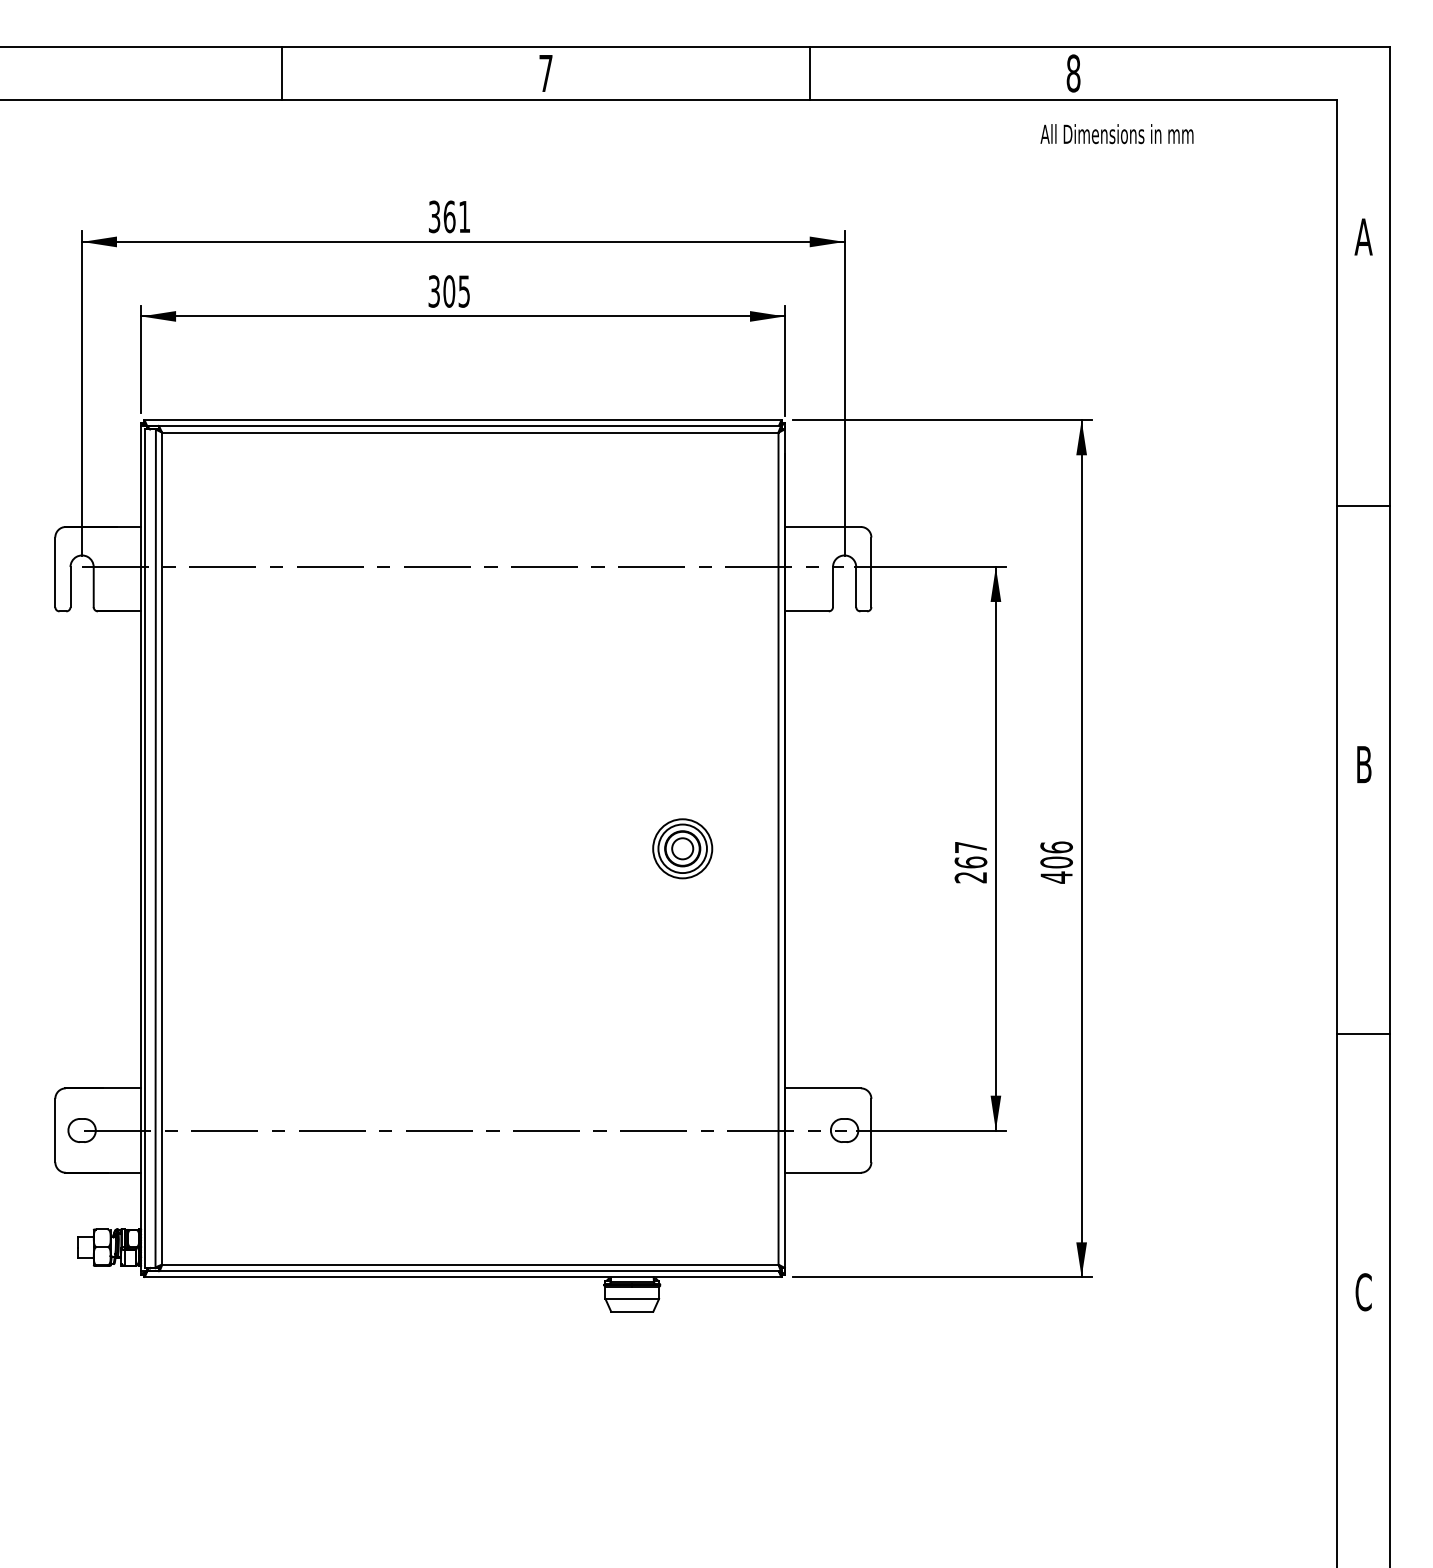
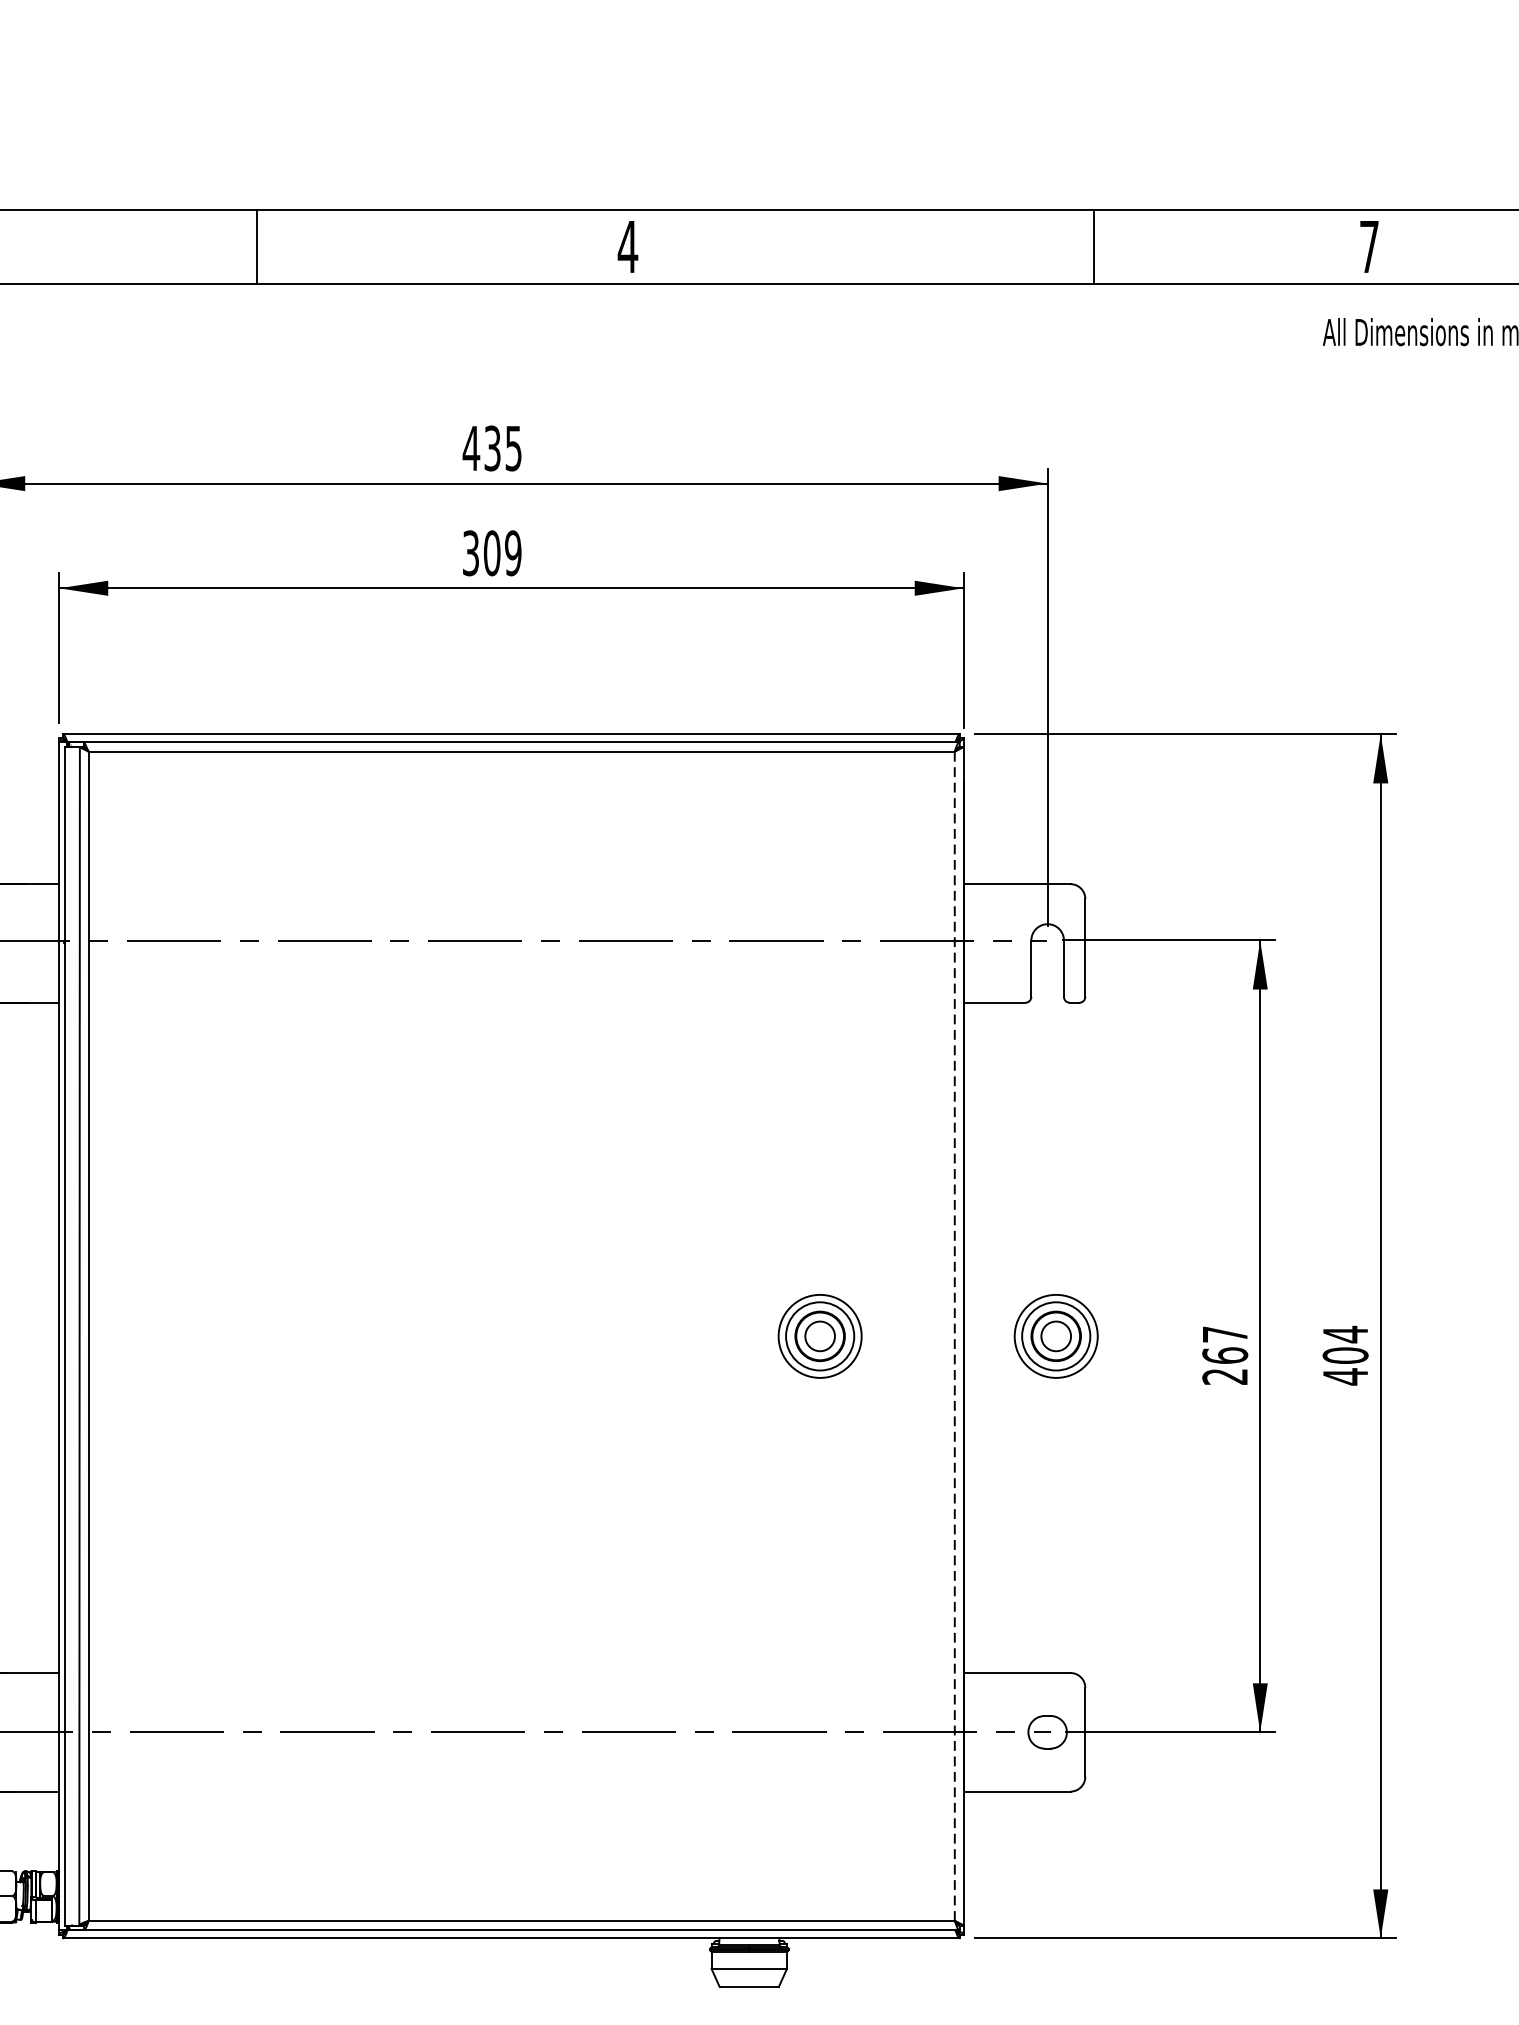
text: (545, 73) -> (627, 246), 7 -> 4
line: (809, 73) -> (1093, 246), moved
text: (1073, 73) -> (1369, 246), 8 -> 7
text: (449, 216) -> (492, 447), 361 -> 435
text: (464, 291) -> (513, 553), 305 -> 309
text: (1056, 847) -> (1345, 1334), 406 -> 404
line: (778, 848) -> (954, 1335), solid -> dashed
part: (850, 848) -> (1055, 1335), added

